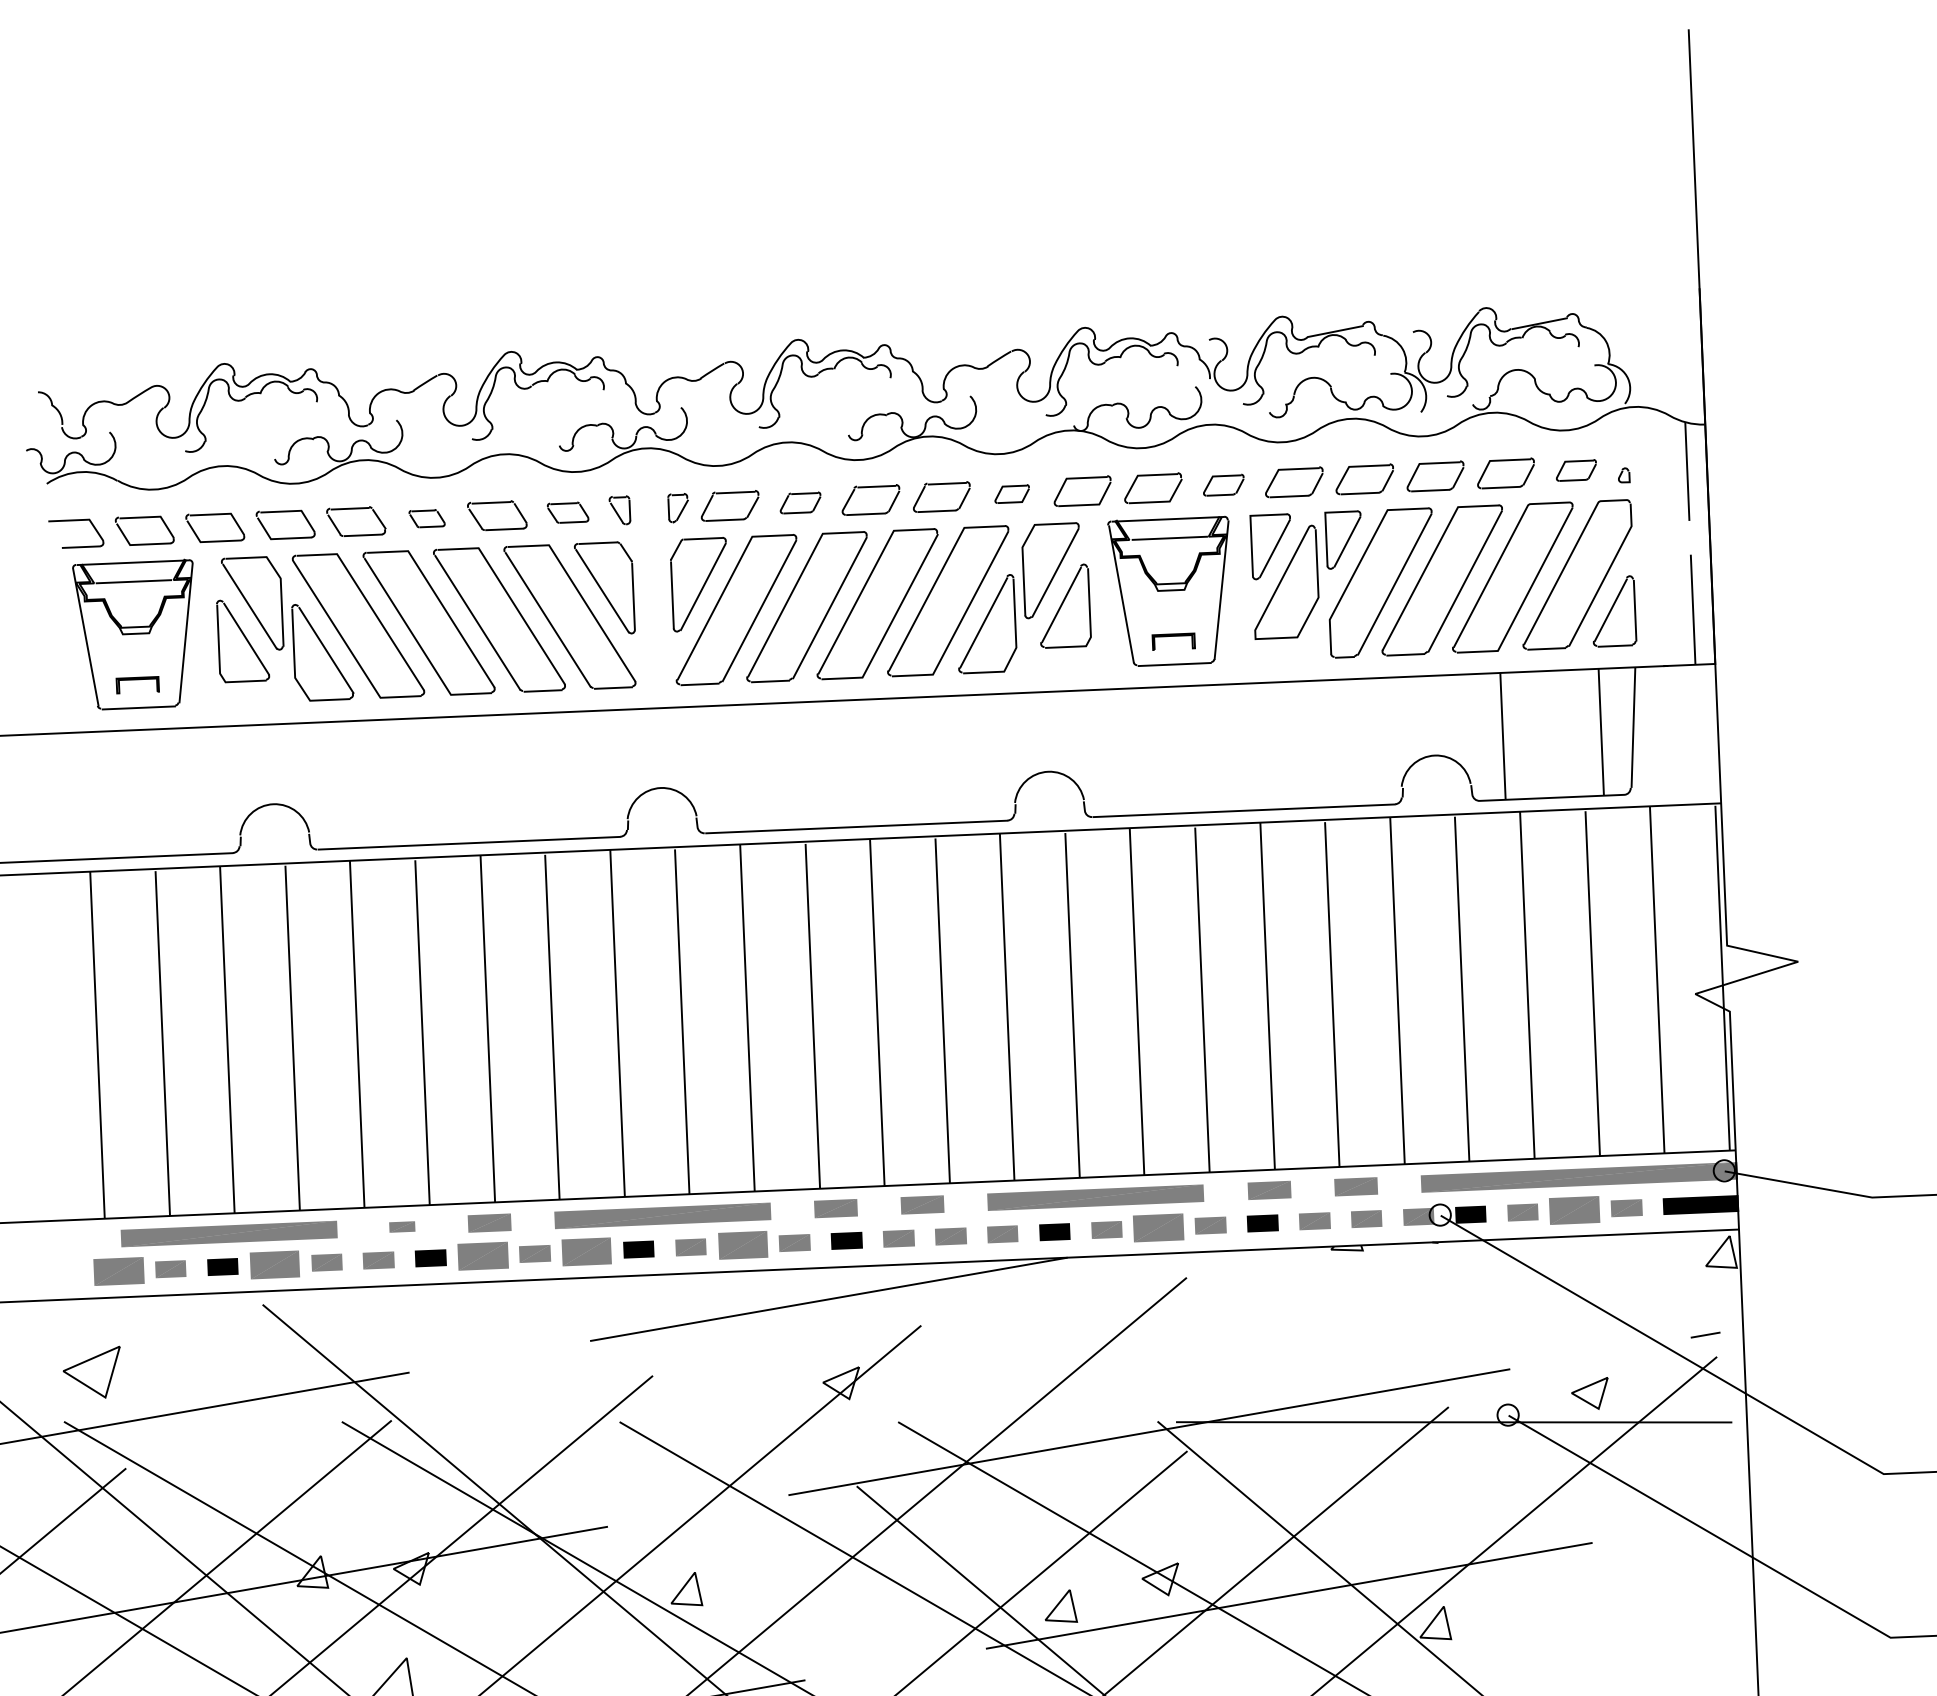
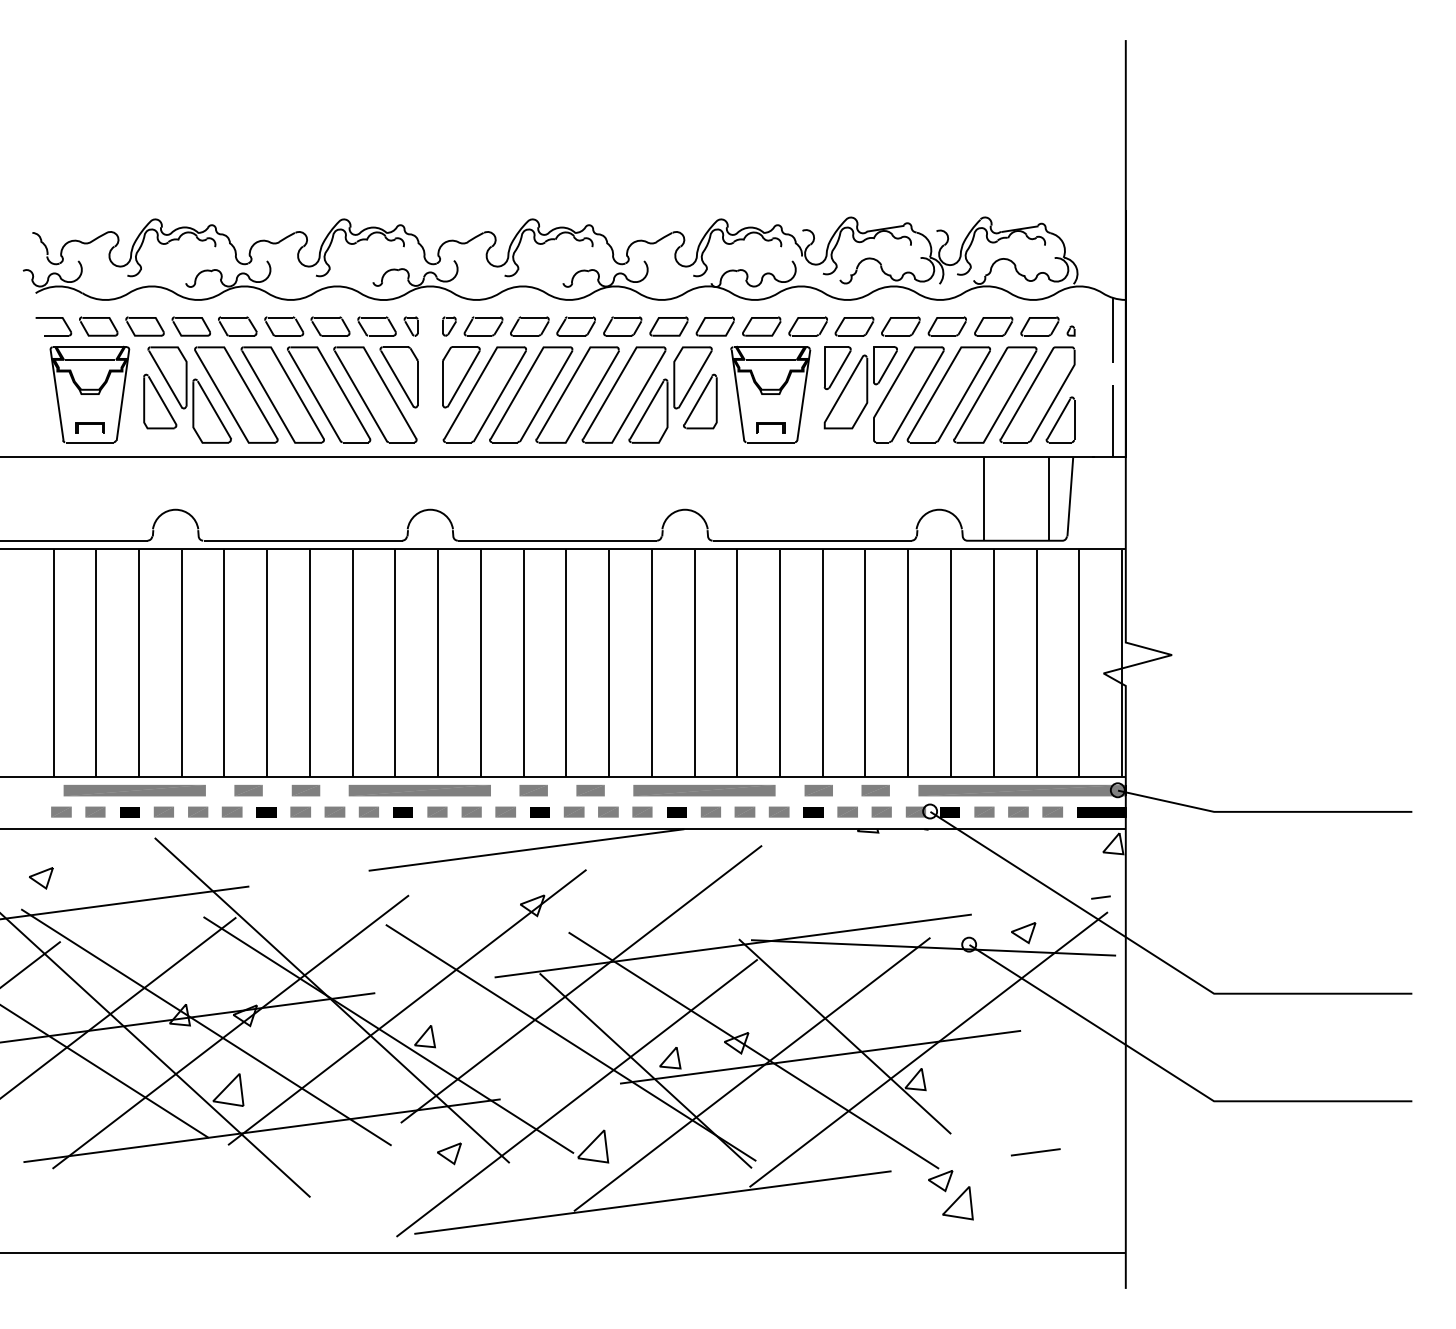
part: (1575, 470) -> (1039, 326), size x1.43
part: (1222, 485) -> (807, 326), size x1.43
part: (1011, 494) -> (668, 326), size x1.67
part: (799, 502) -> (529, 326), size x1.43
part: (567, 512) -> (376, 326), size x1.43
part: (427, 518) -> (284, 326), size x1.67
part: (1574, 1209) -> (1018, 811), size x0.62
part: (402, 1226) -> (248, 790), size x1.67
part: (1157, 1226) -> (744, 811), size x0.62
part: (742, 1244) -> (471, 811), size x0.62
part: (586, 1250) -> (368, 811), size x0.62
part: (482, 1255) -> (300, 811), size x0.62
part: (274, 1263) -> (163, 811), size x0.62
part: (119, 1270) -> (61, 811), size x0.62
part: (92, 1373) -> (41, 878), size x0.62

